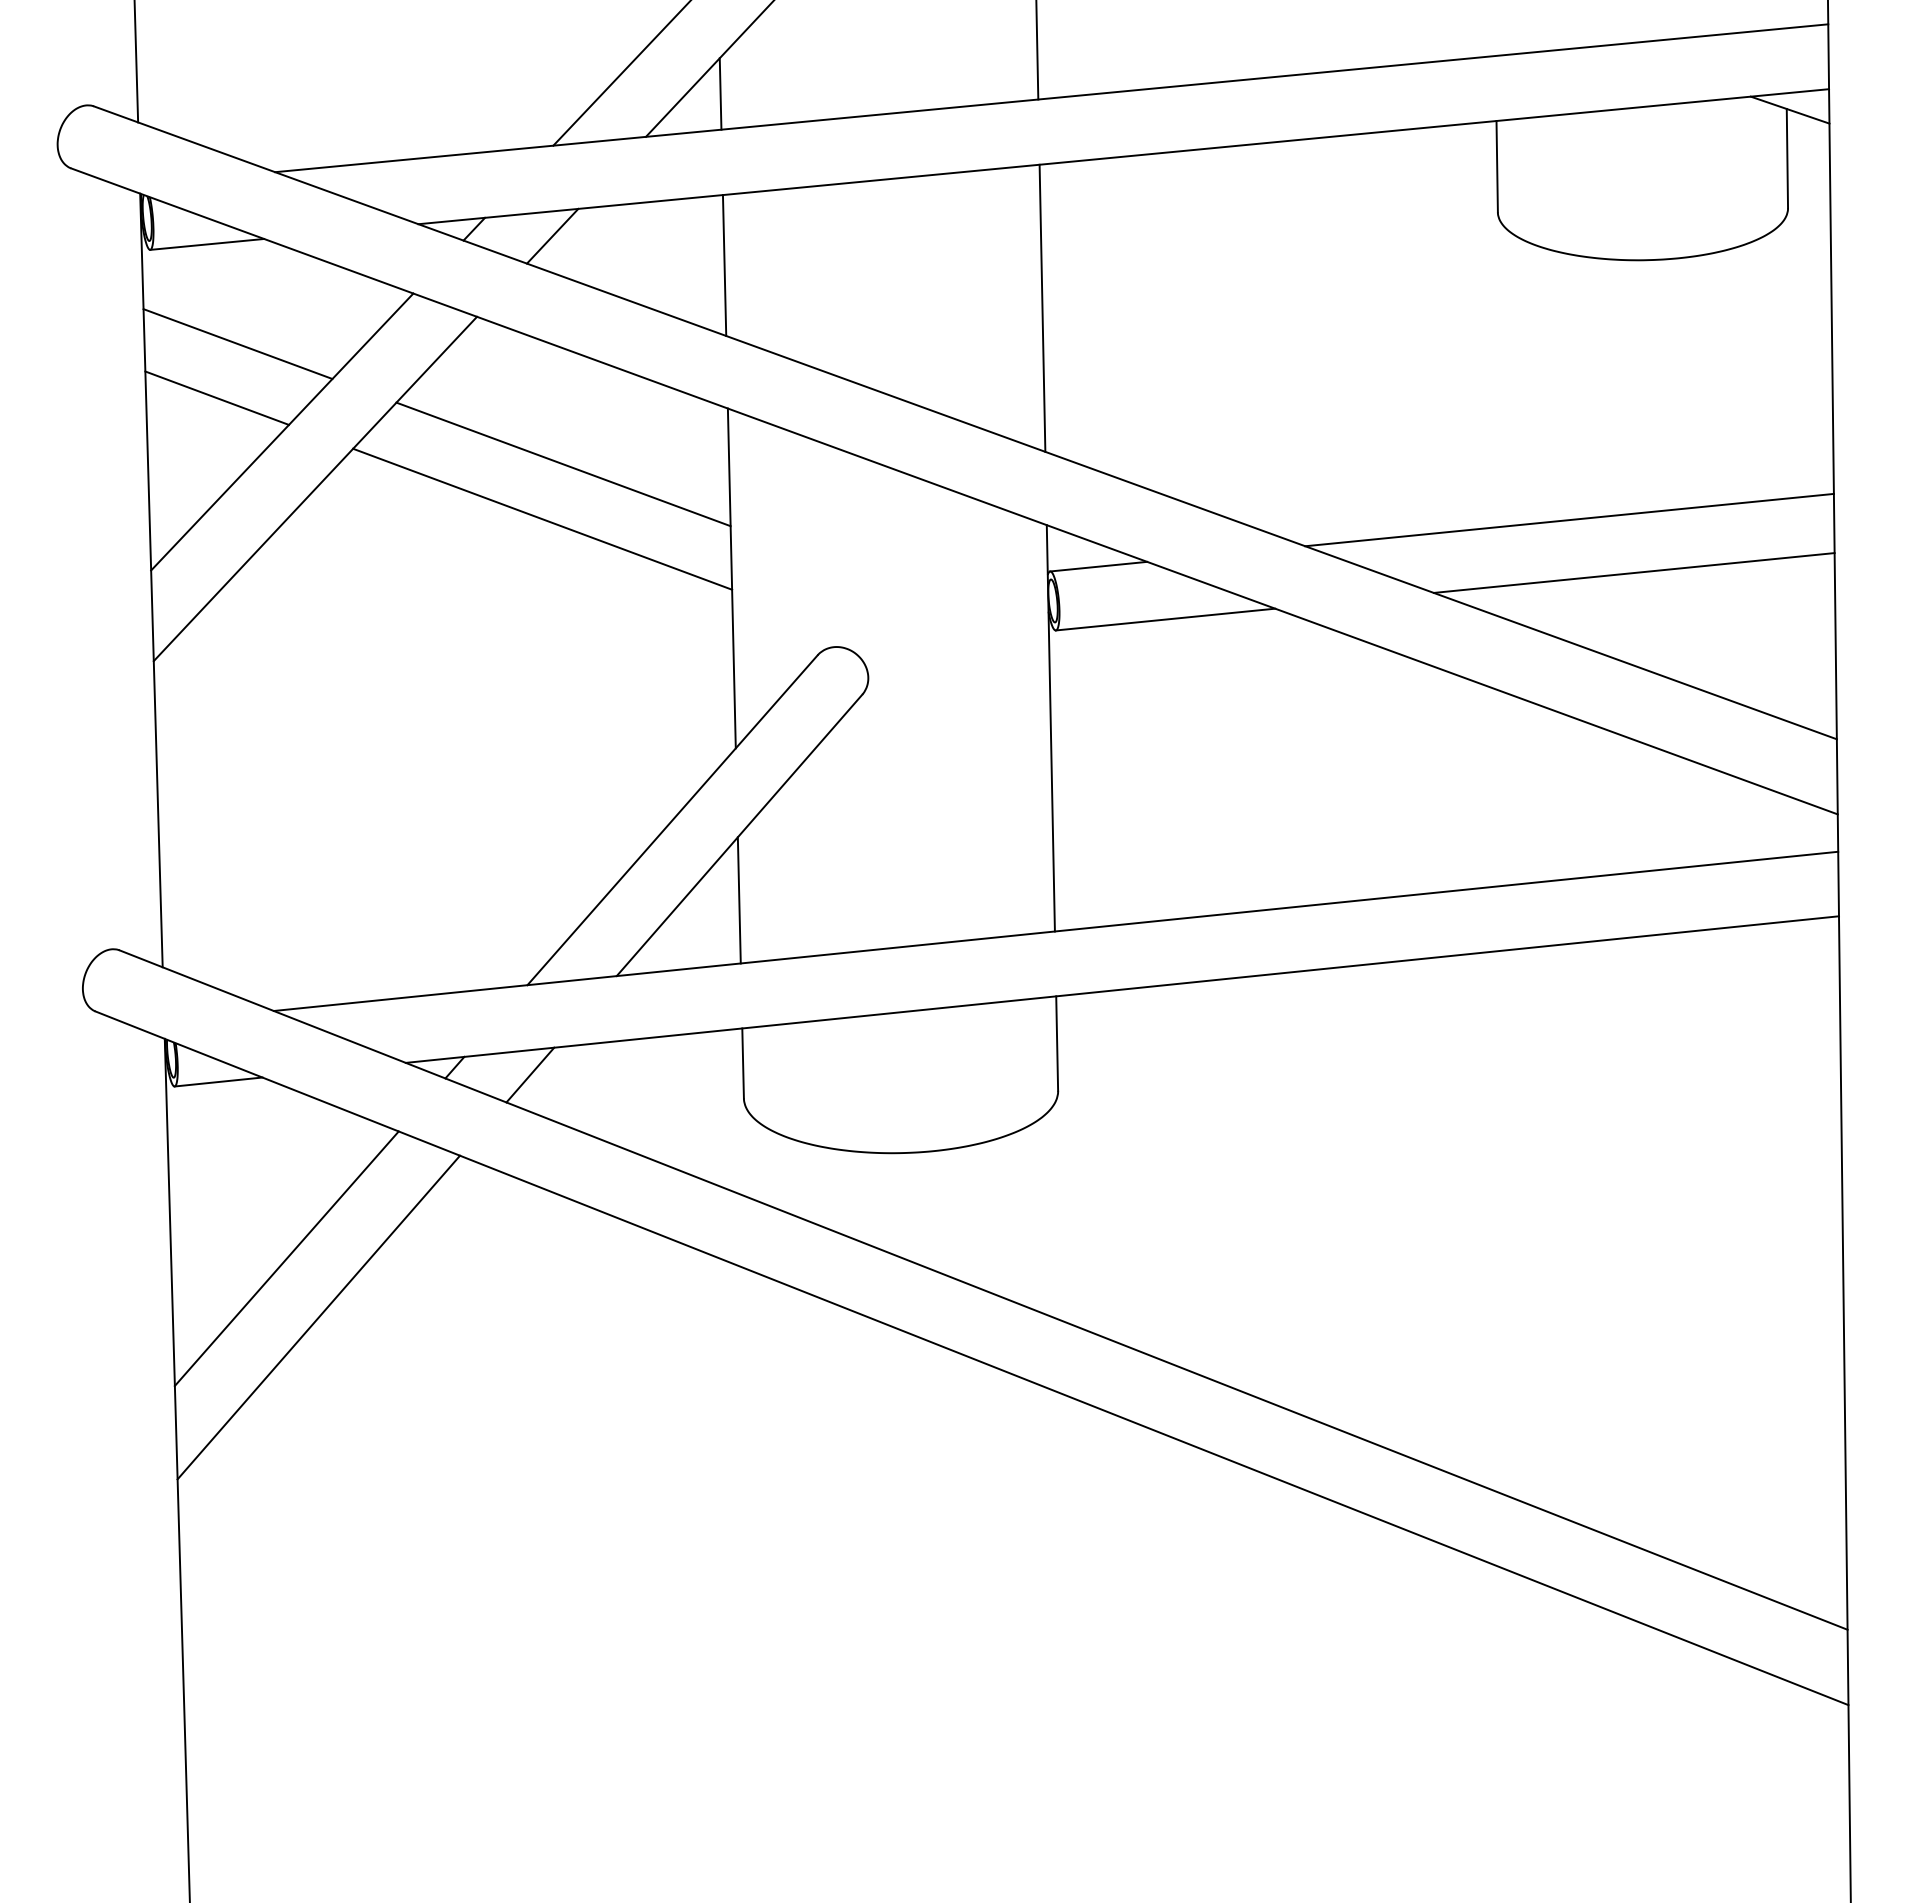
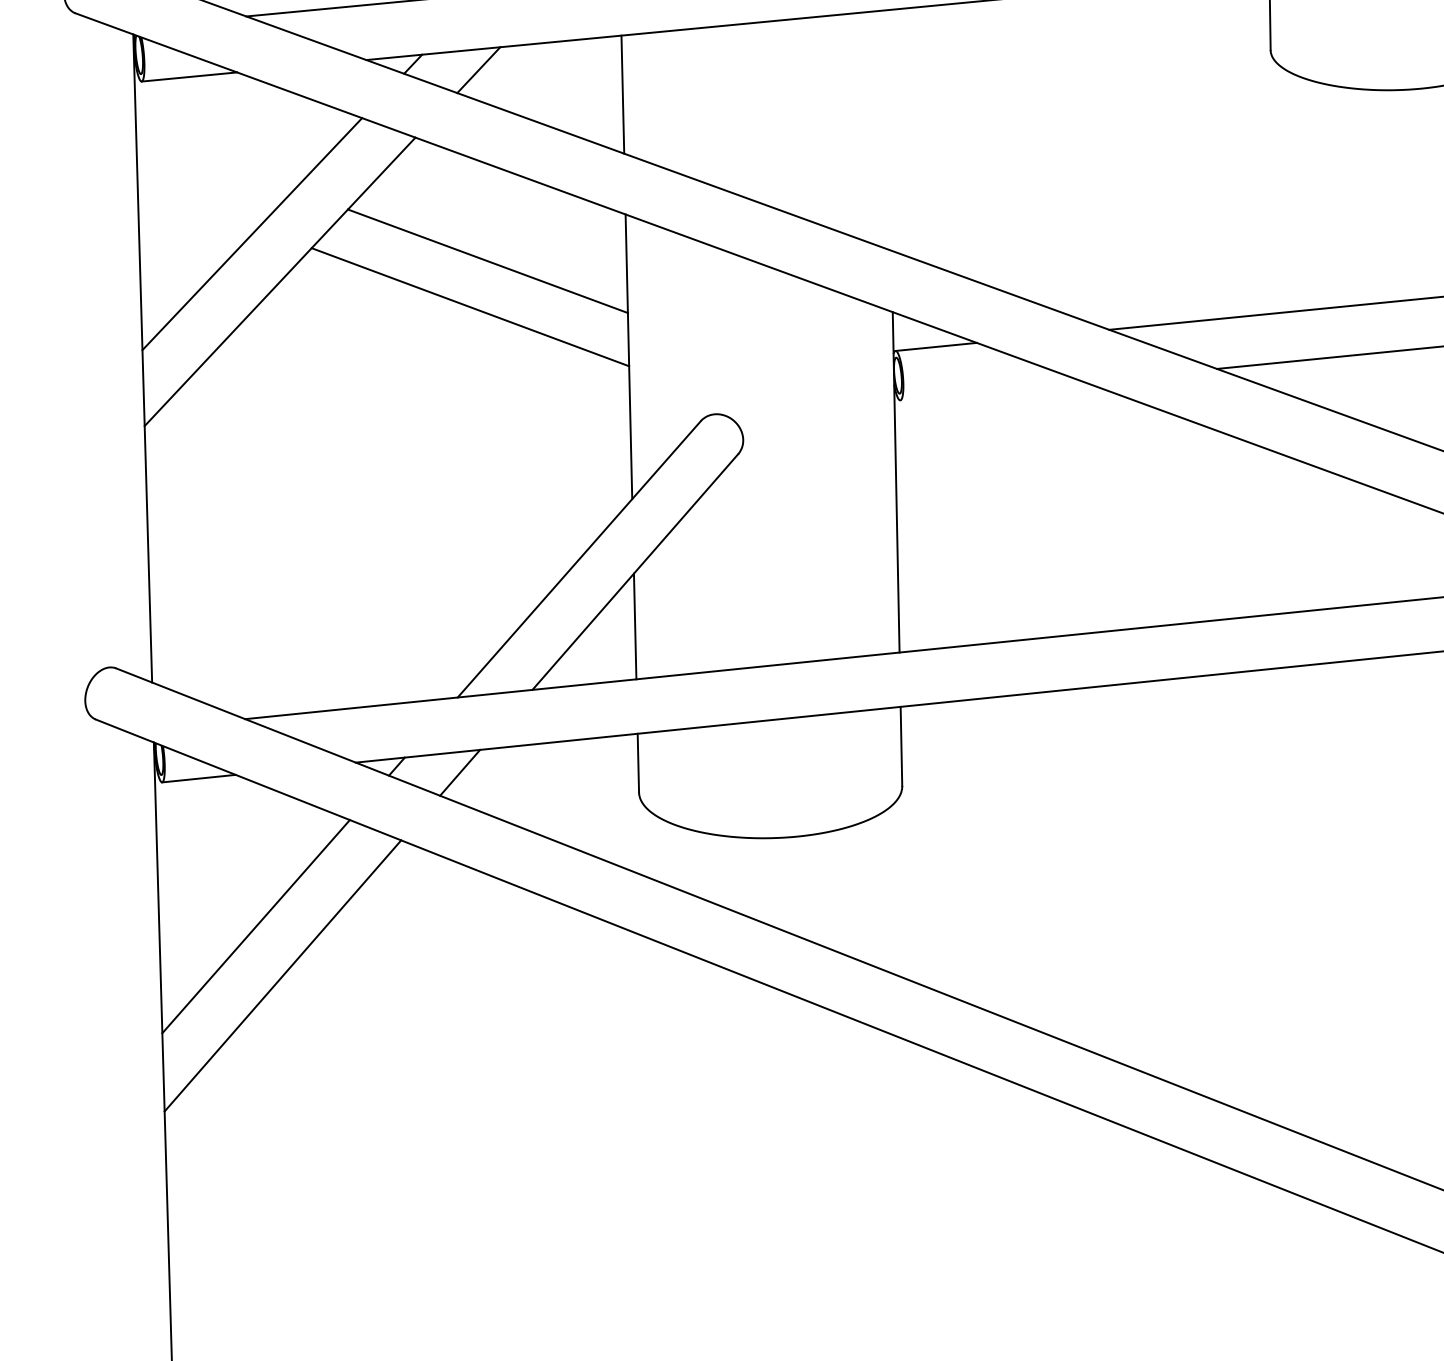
line: (1042, 307) -> (889, 129), removed
line: (237, 344) -> (214, 160), removed
line: (216, 397) -> (197, 205), removed
line: (1165, 619) -> (992, 391), removed

